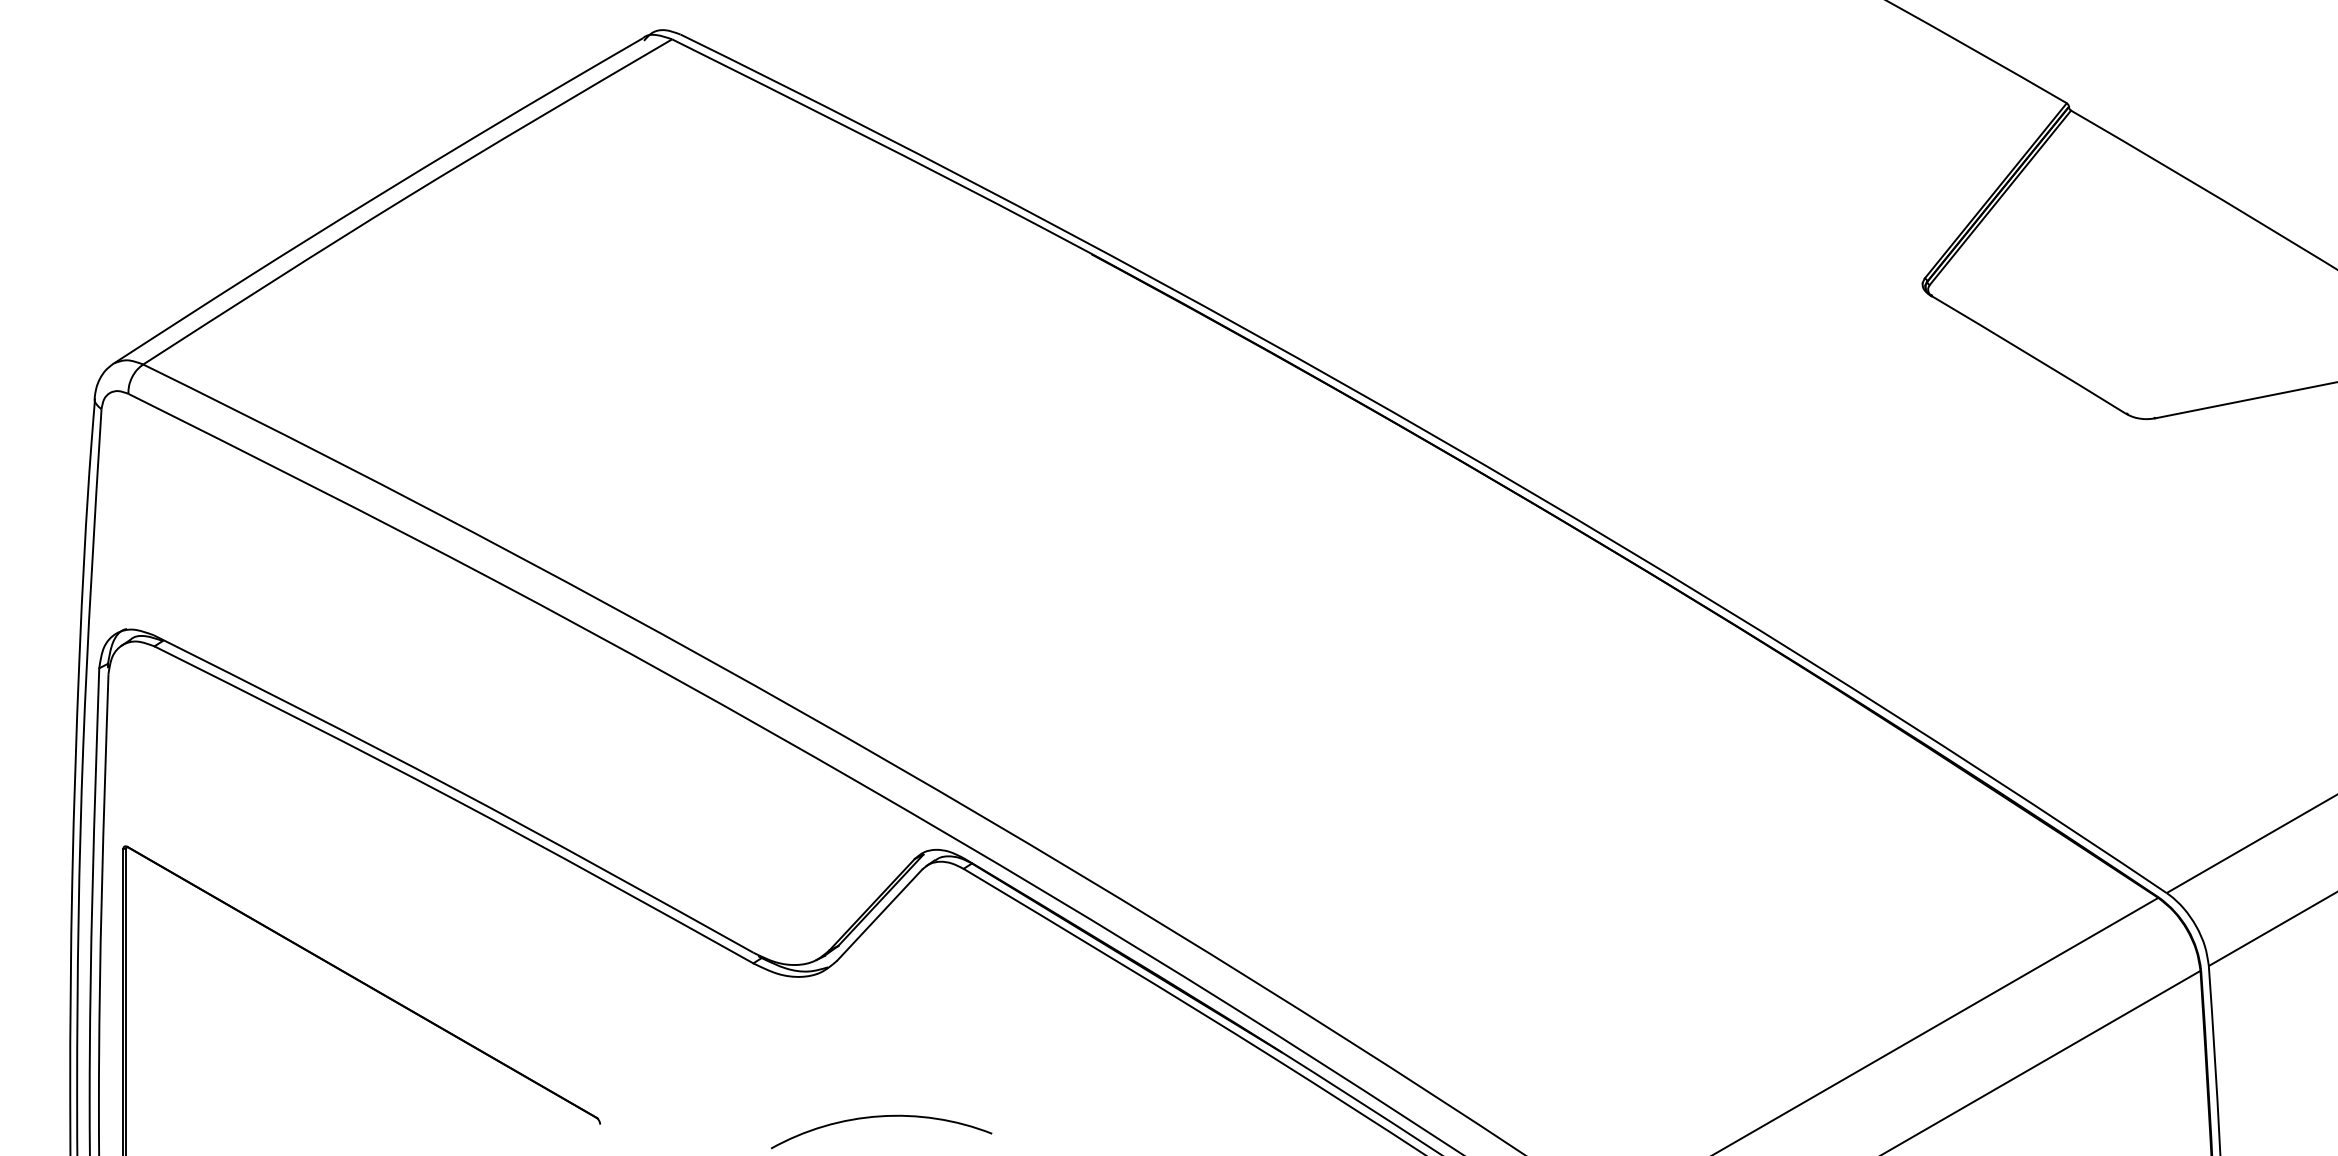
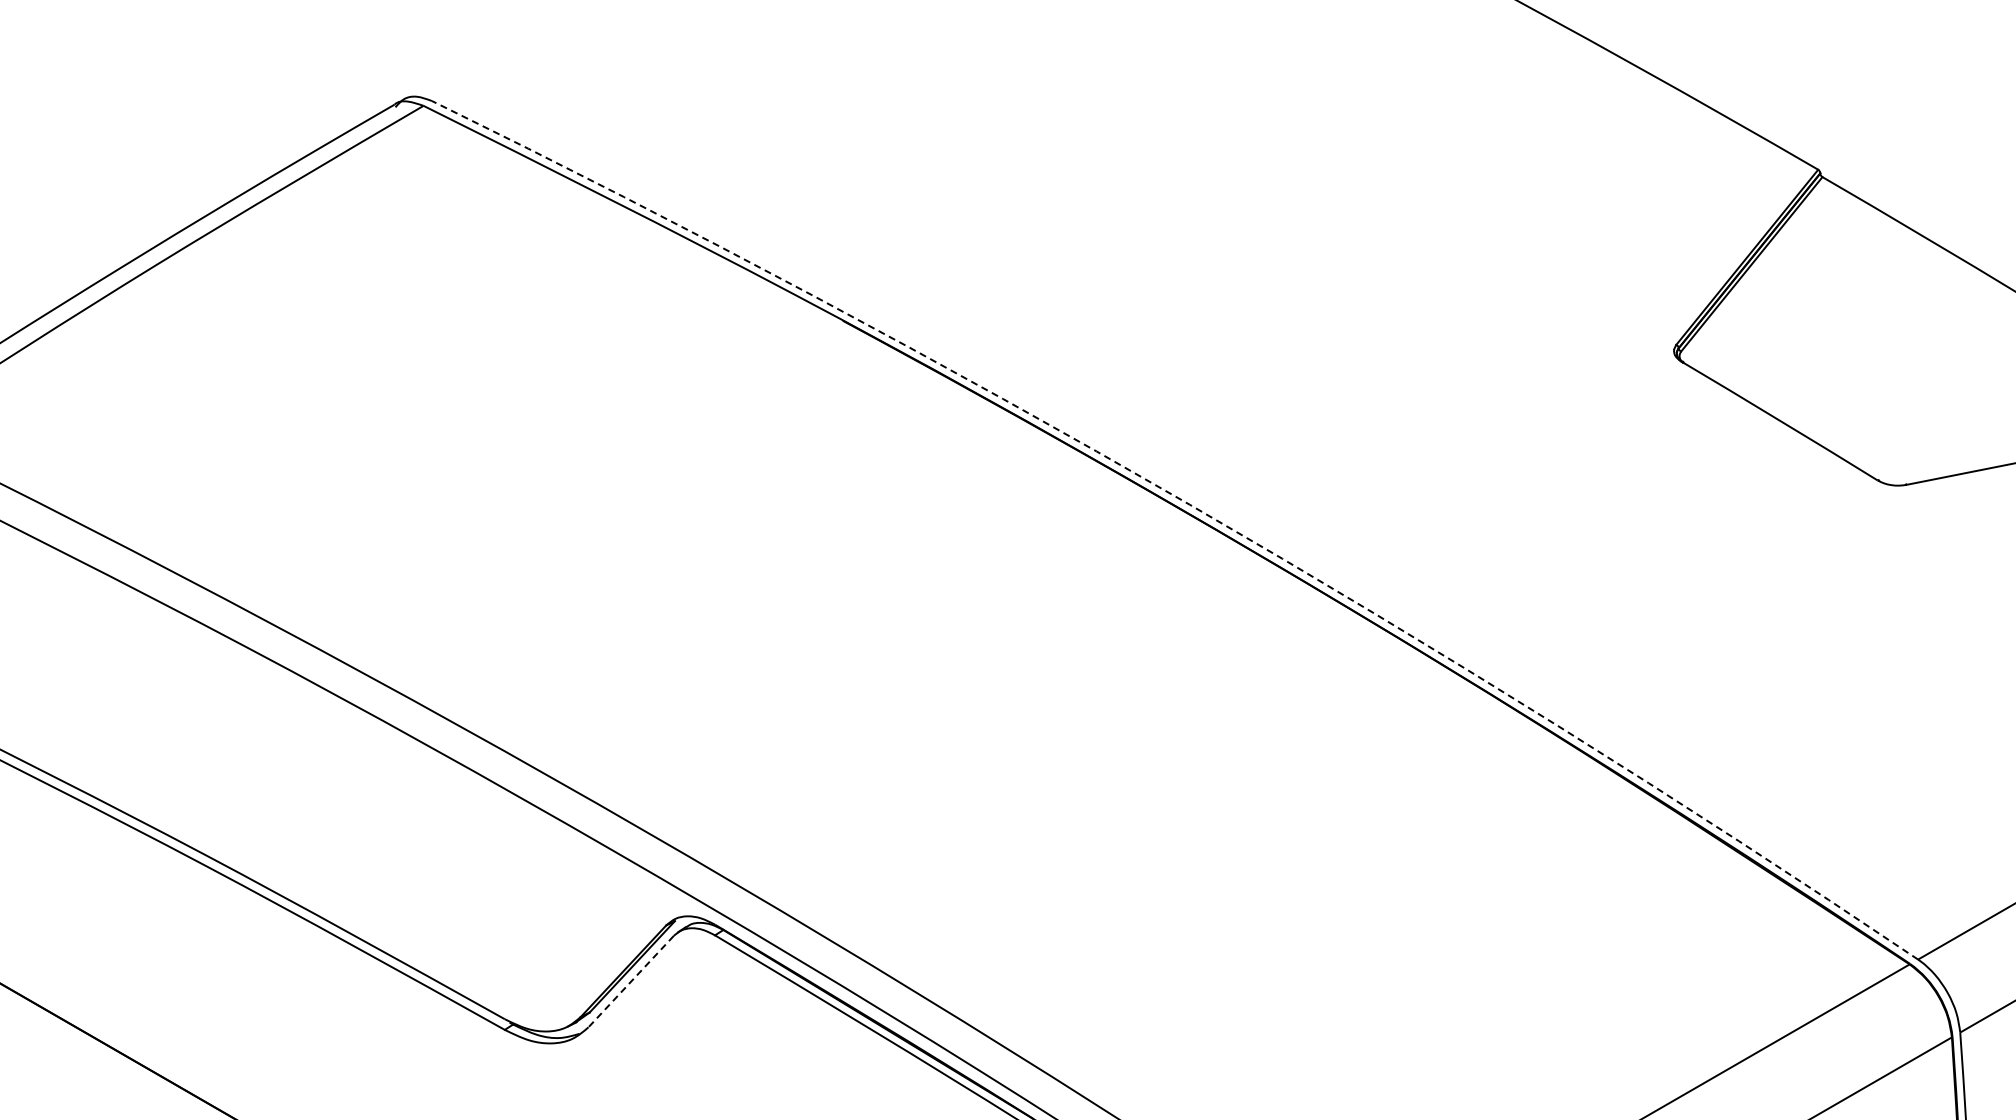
arc: (1438, 438) -> (1189, 505), solid -> dashed
line: (879, 915) -> (630, 982), solid -> dashed

